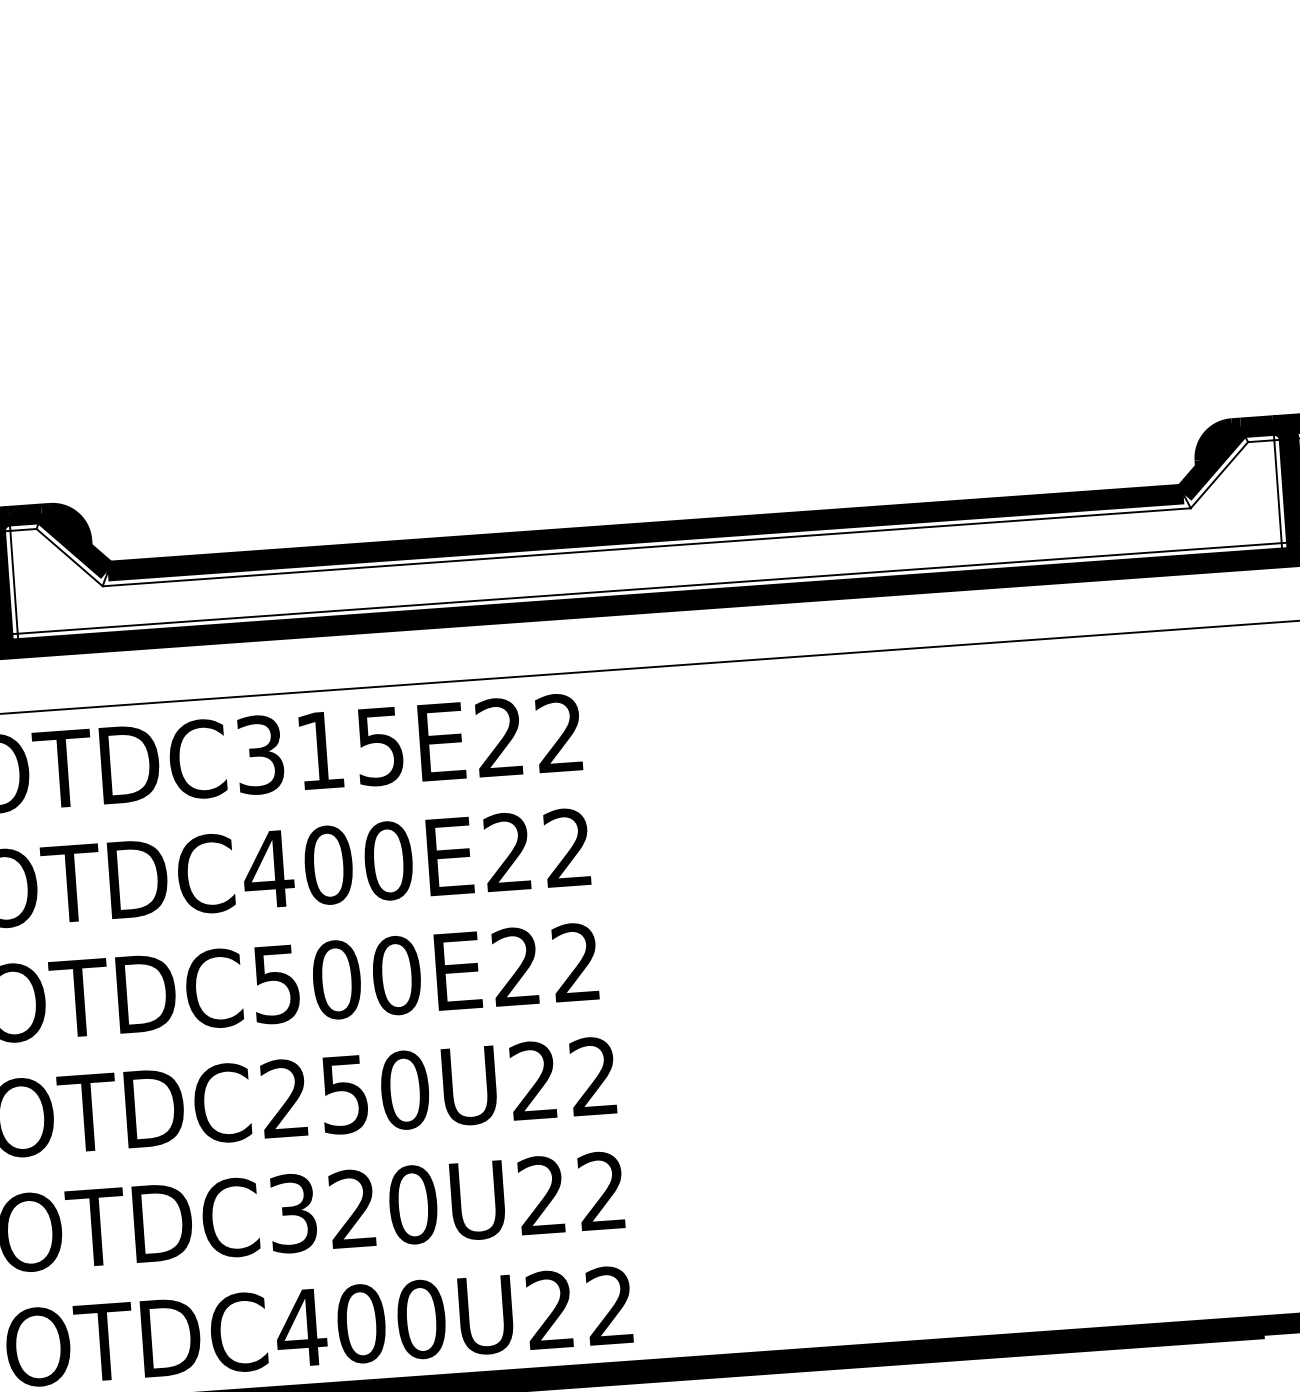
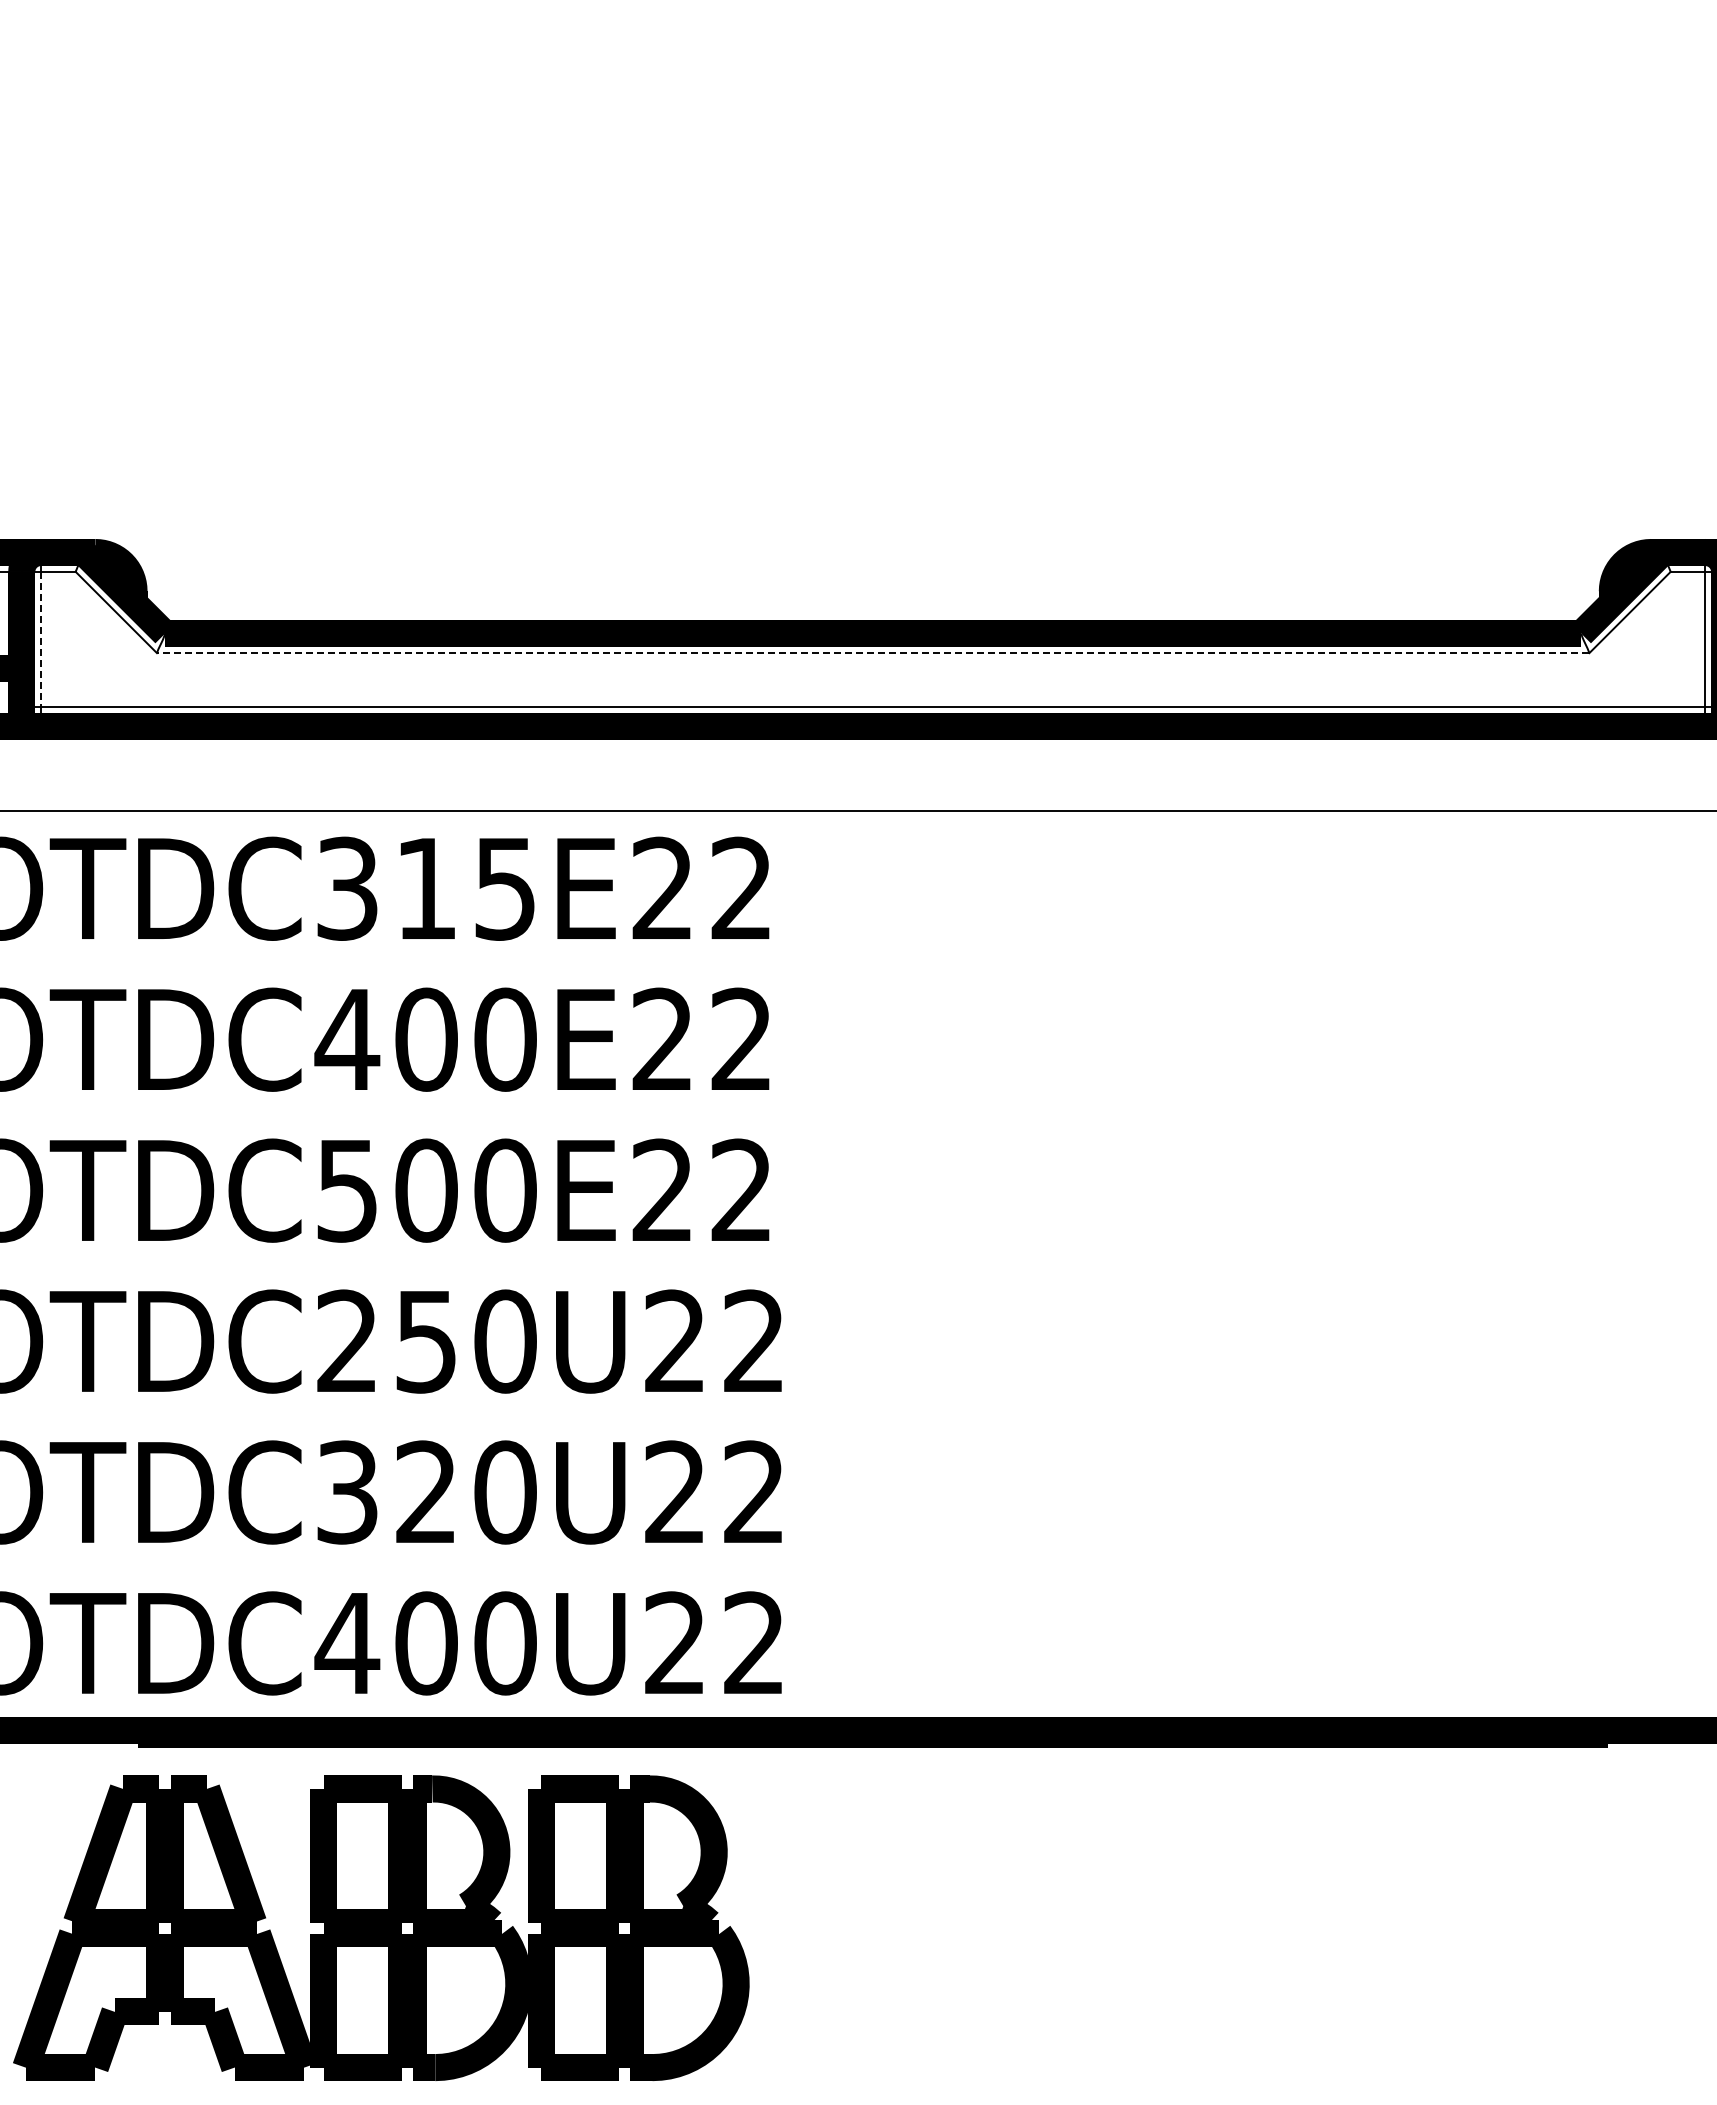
line: (646, 547) -> (872, 653), solid -> dashed
line: (14, 582) -> (41, 639), solid -> dashed

